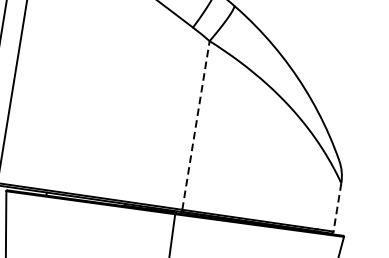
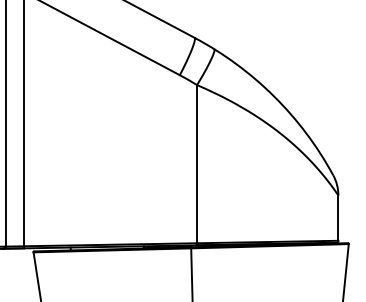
line: (196, 124) -> (197, 163), dashed -> solid
line: (337, 207) -> (338, 218), dashed -> solid

